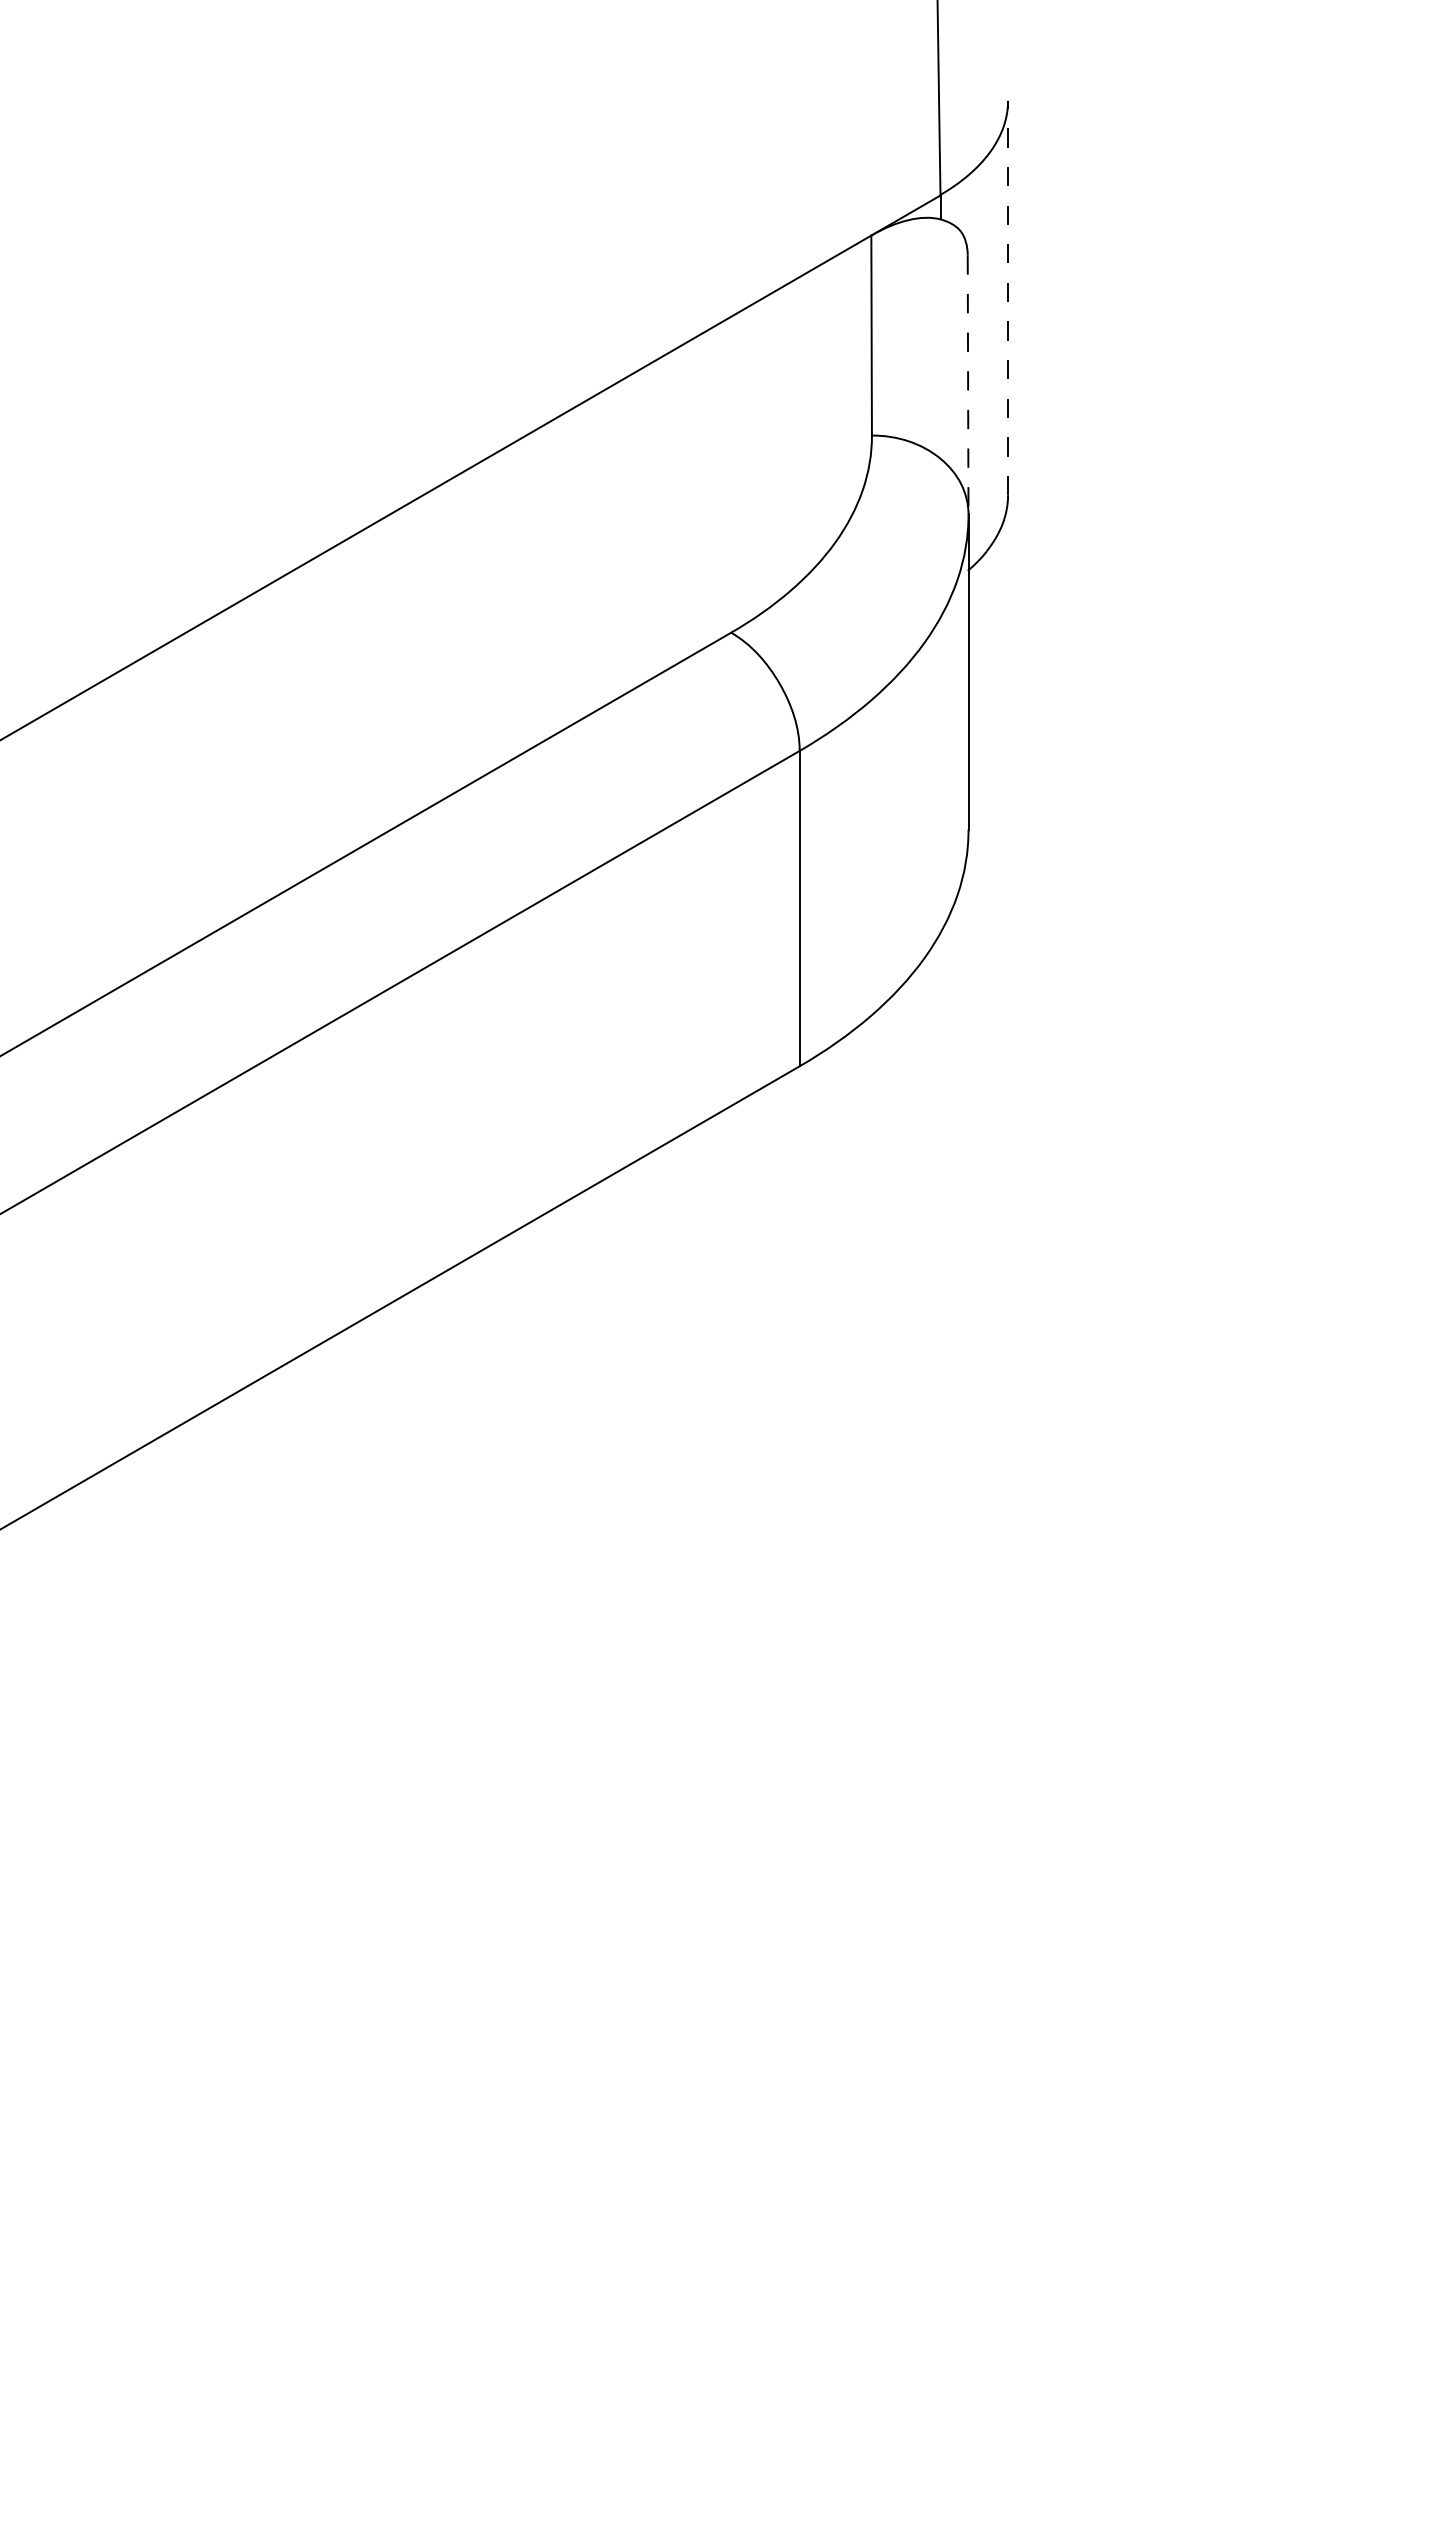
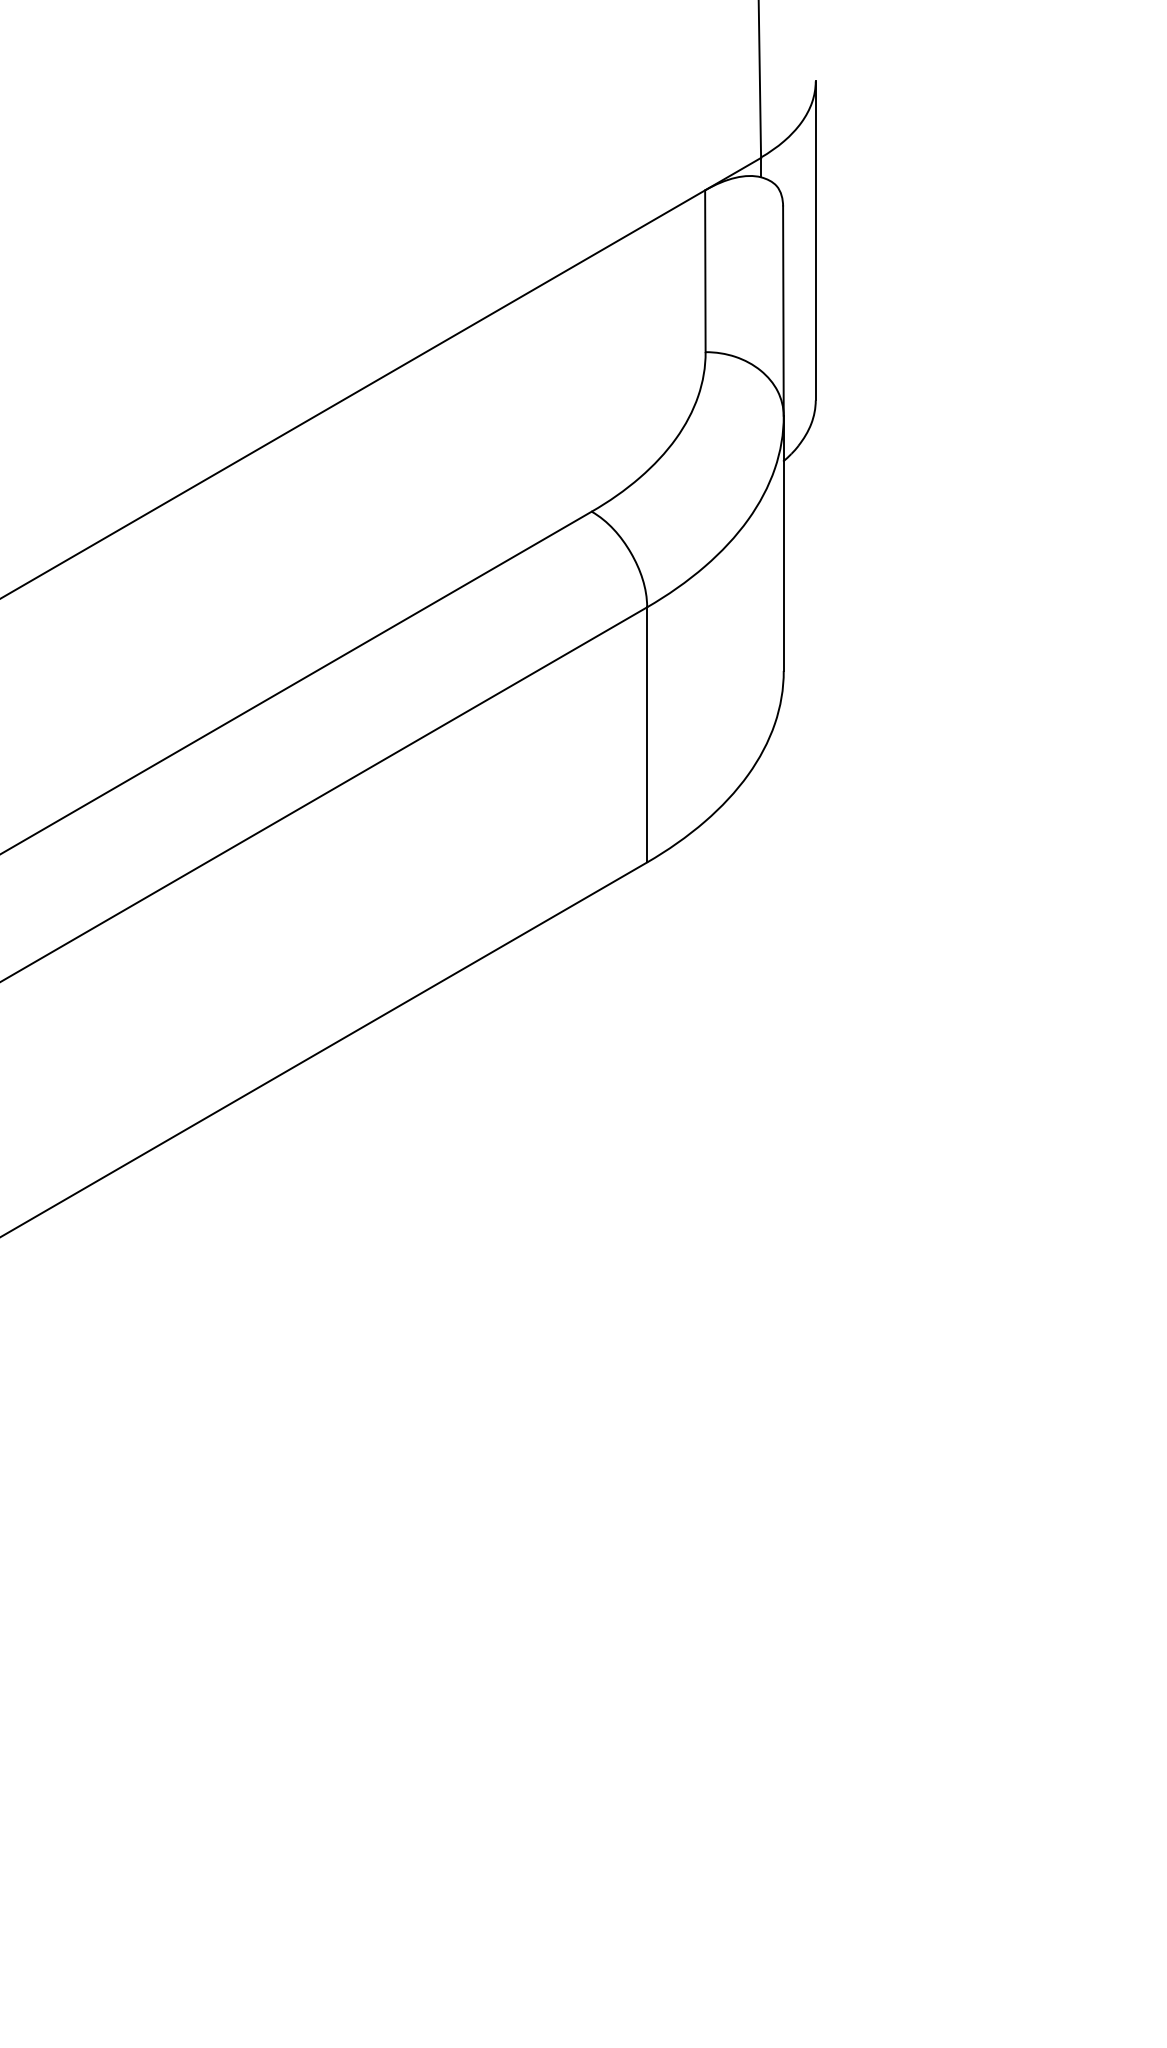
line: (1008, 297) -> (816, 240), dashed -> solid
line: (968, 385) -> (783, 311), dashed -> solid

